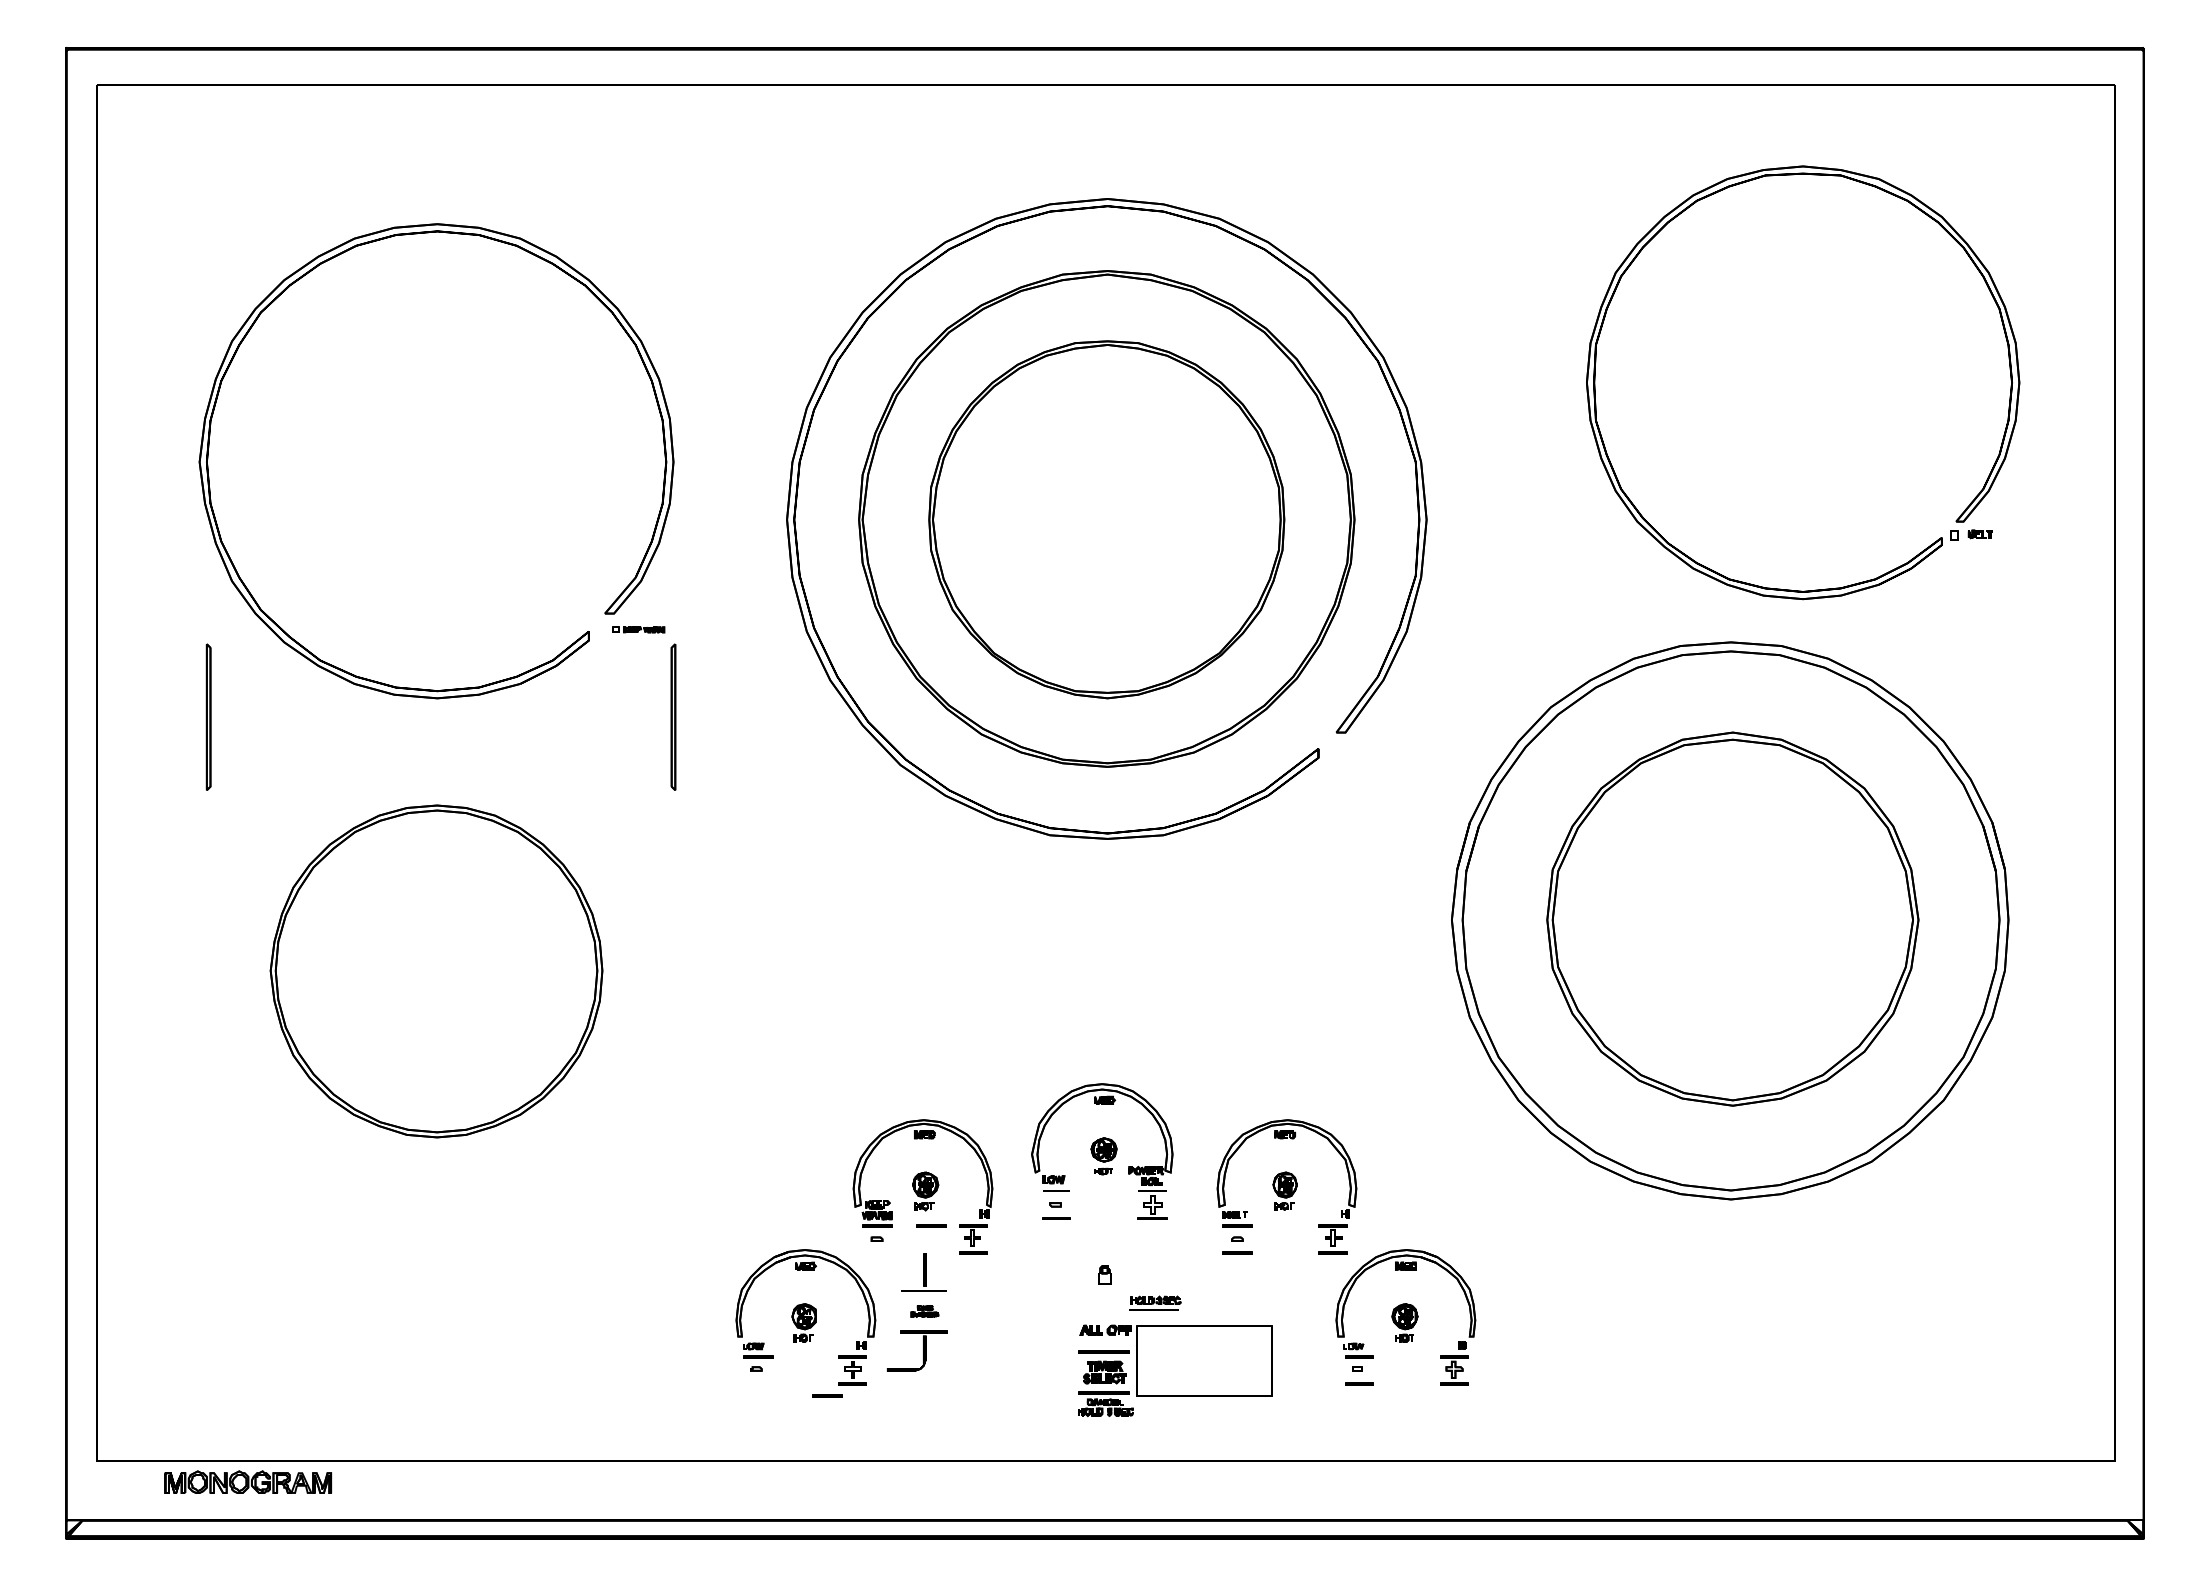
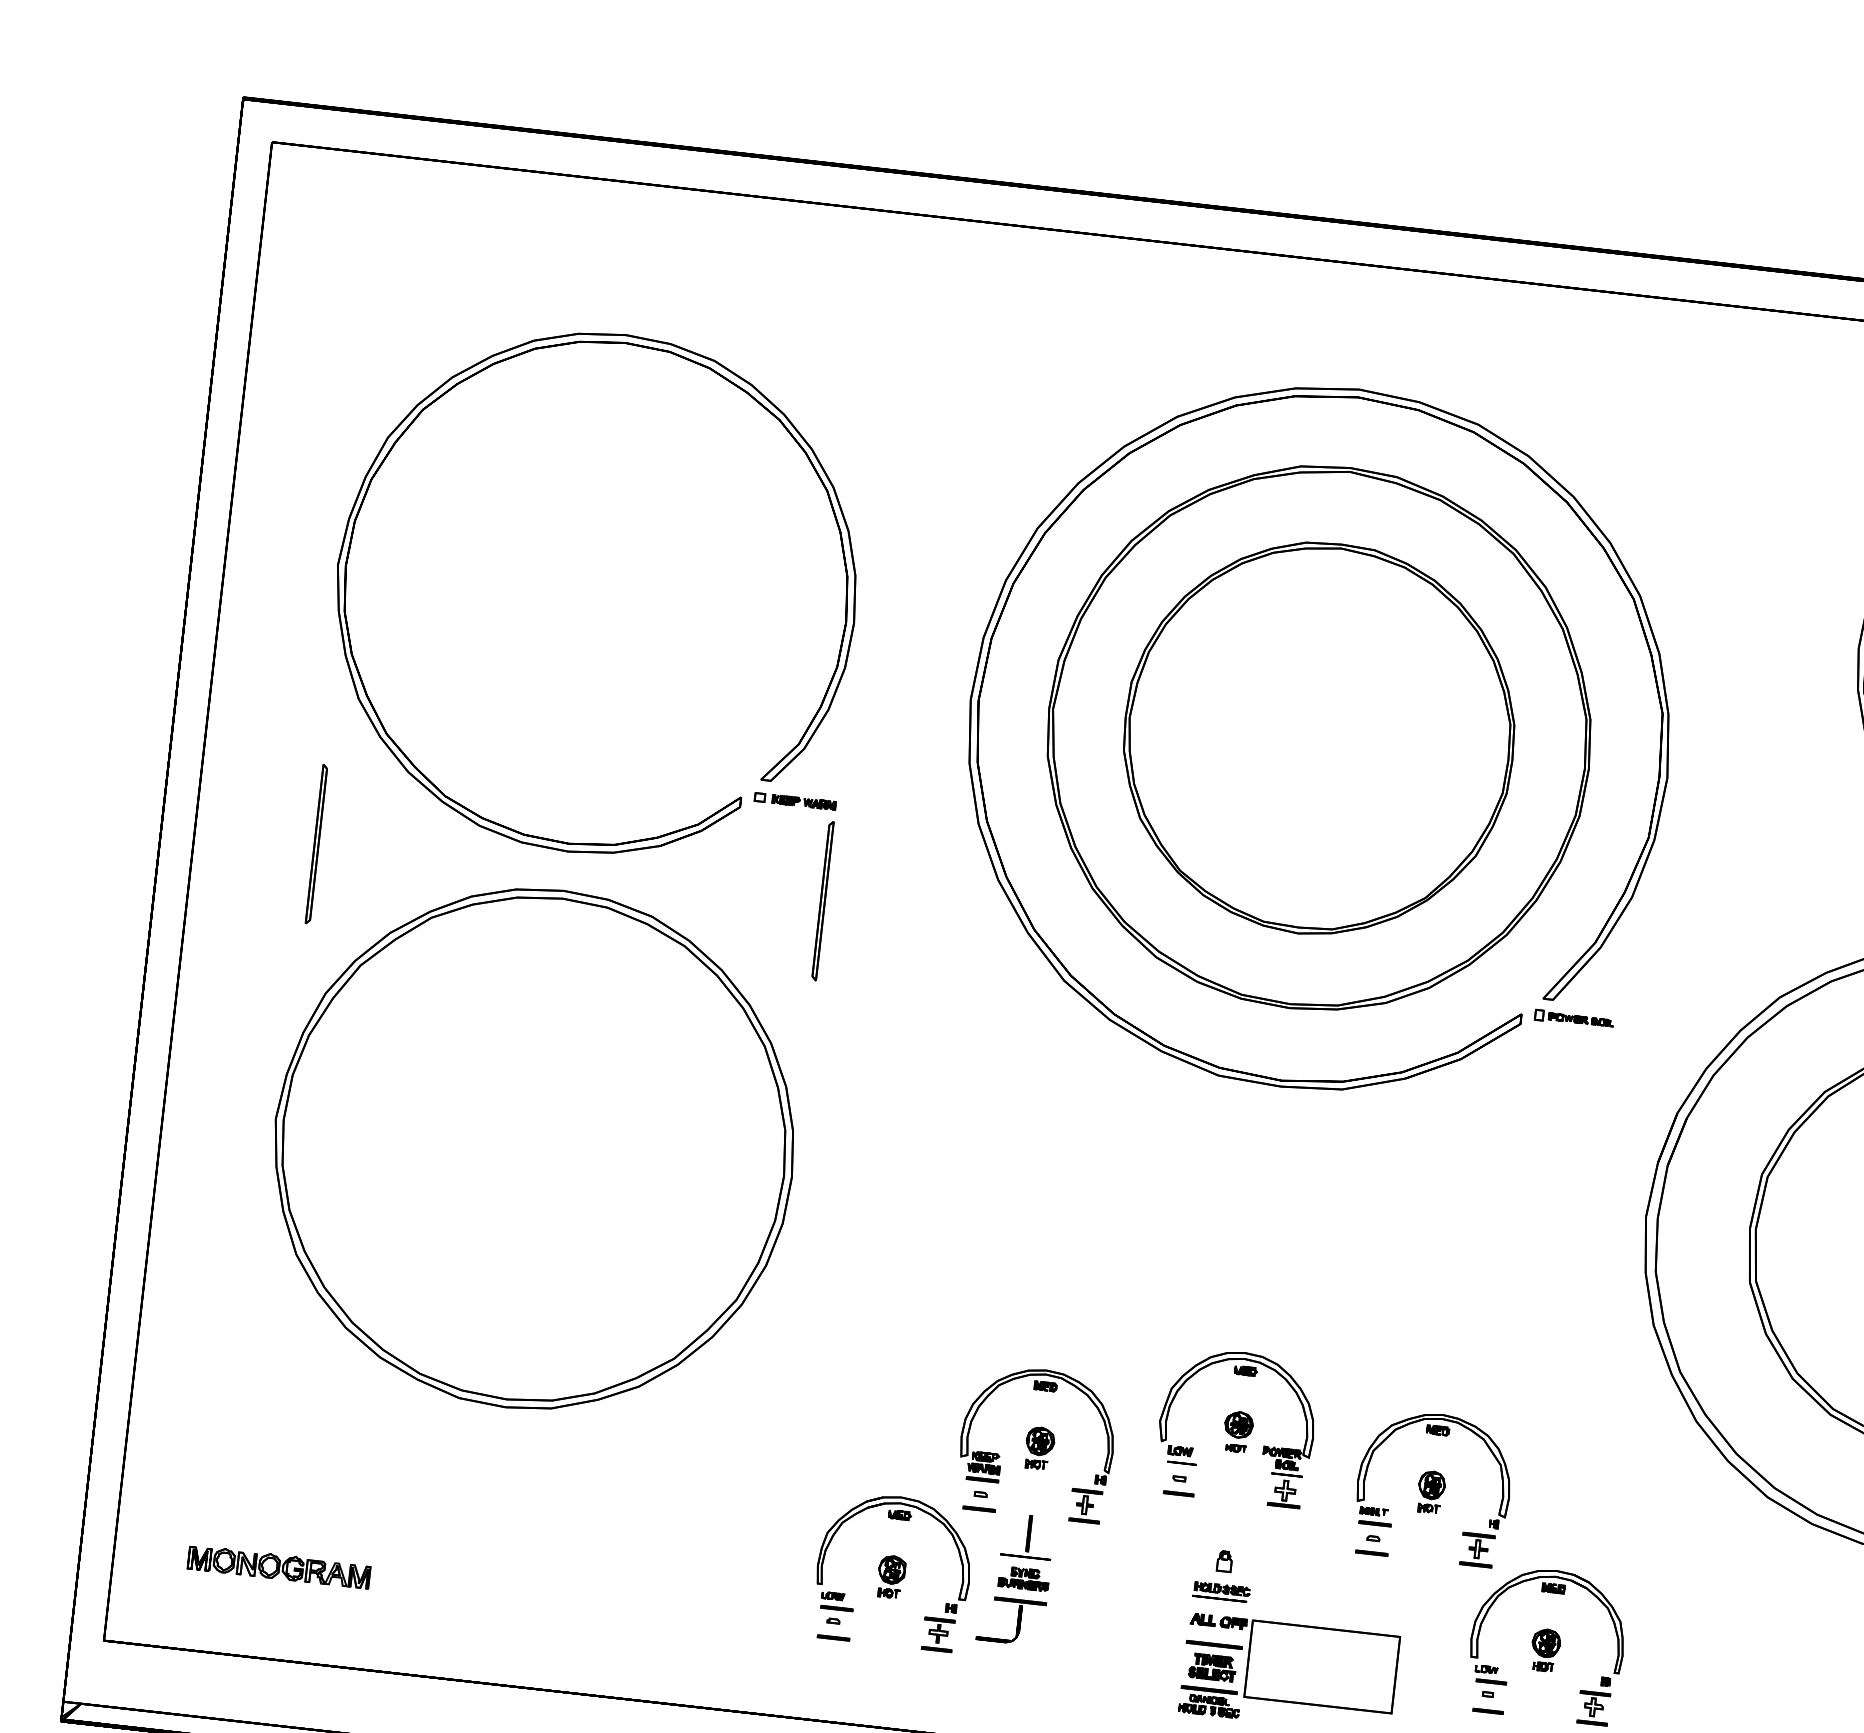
part: (638, 629) -> (795, 801), size x1.43
part: (1366, 747) -> (1574, 1018), added
part: (436, 971) -> (533, 1149), size x1.43
line: (931, 1225) -> (979, 1508), moved
part: (1155, 1302) -> (1221, 1591), moved
part: (924, 1311) -> (1023, 1578), size x1.67
line: (827, 1395) -> (834, 1637), moved
part: (248, 1481) -> (279, 1566), moved

